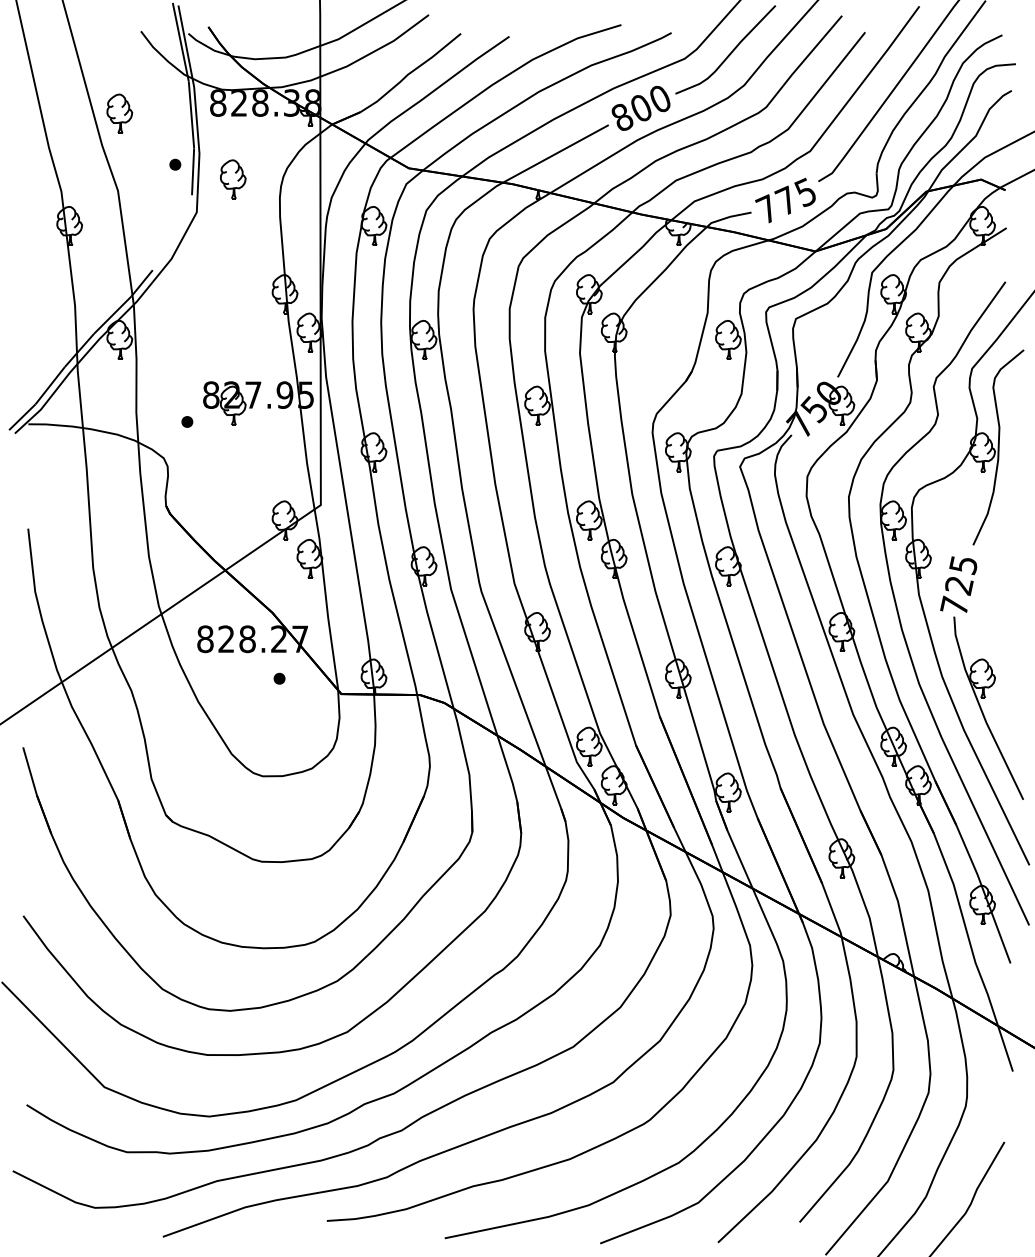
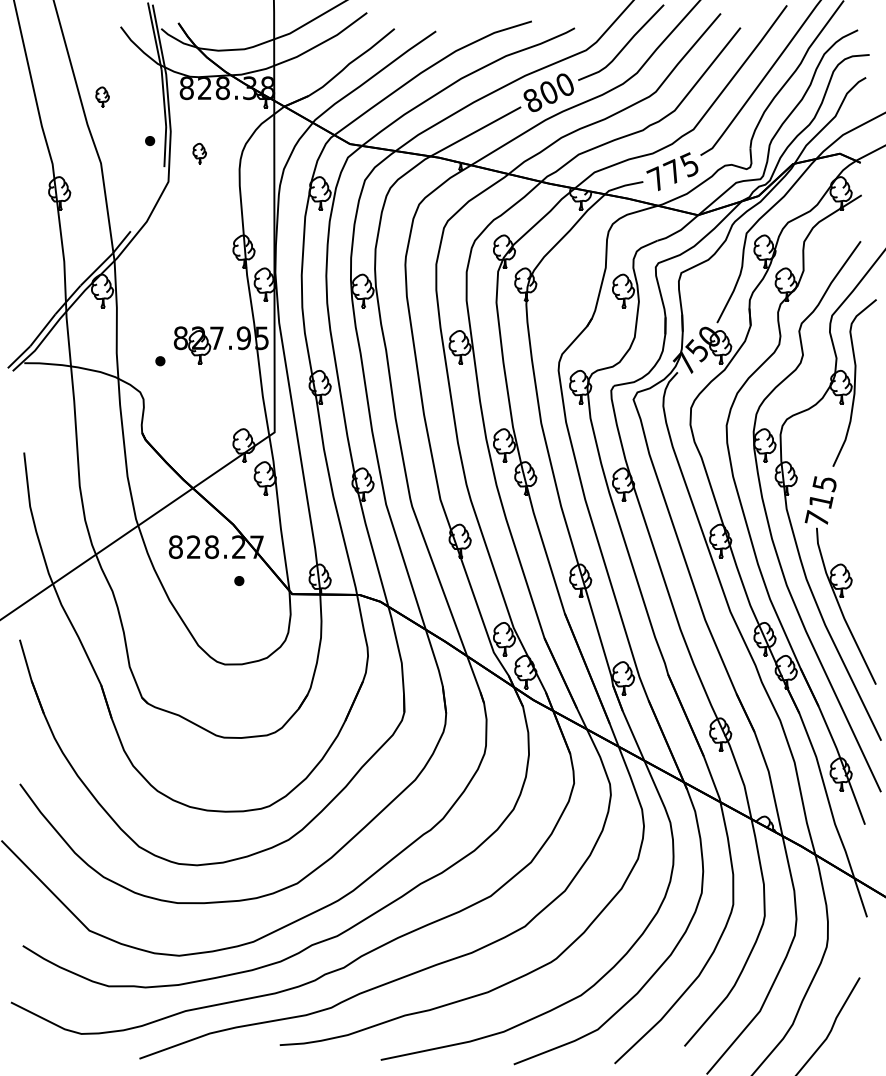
part: (119, 113) -> (102, 97), size x0.6
part: (233, 179) -> (199, 153), size x0.6
text: (959, 586) -> (821, 502), 725 -> 715

